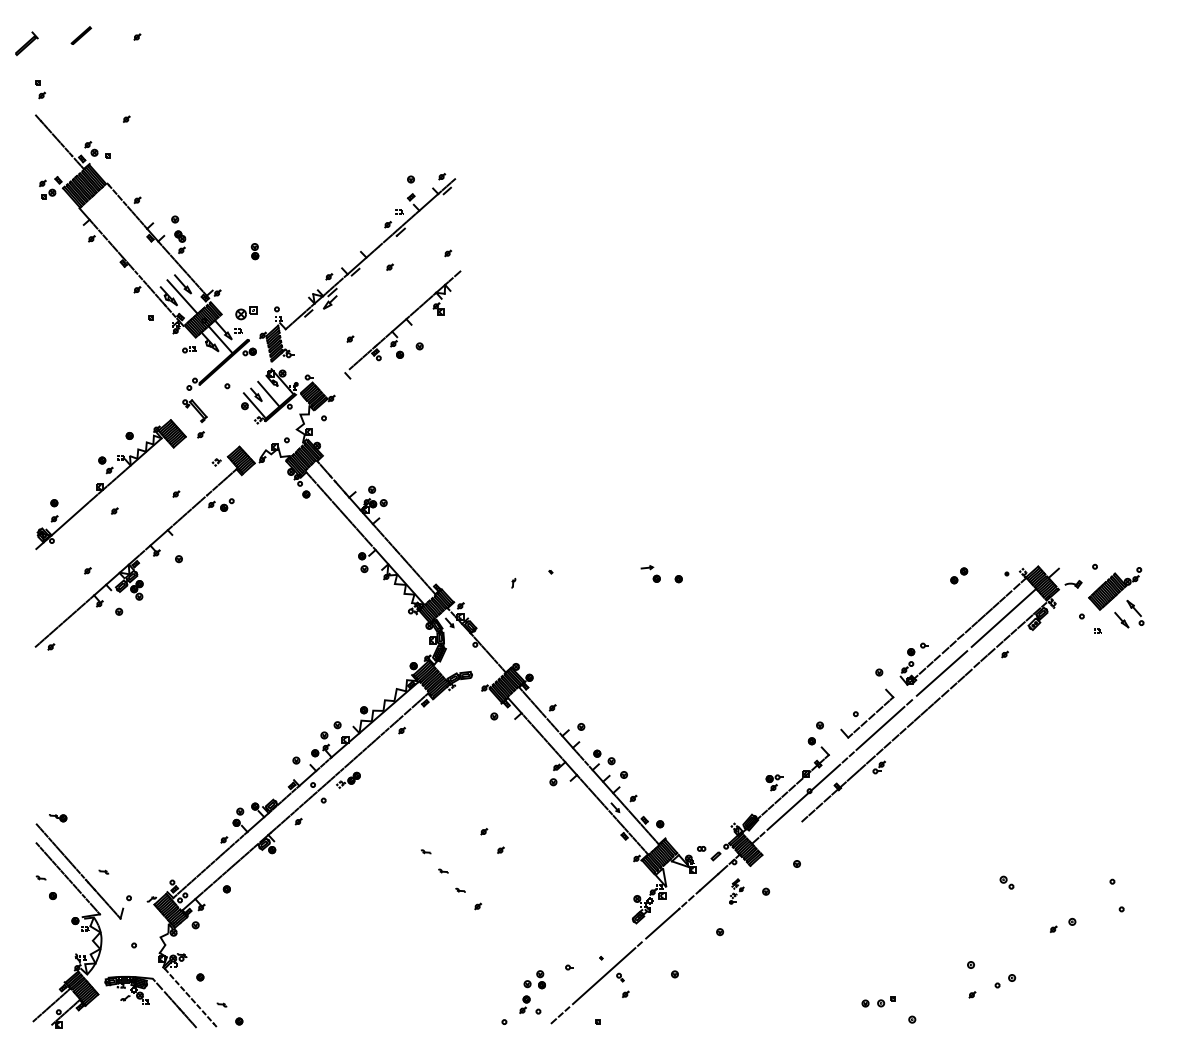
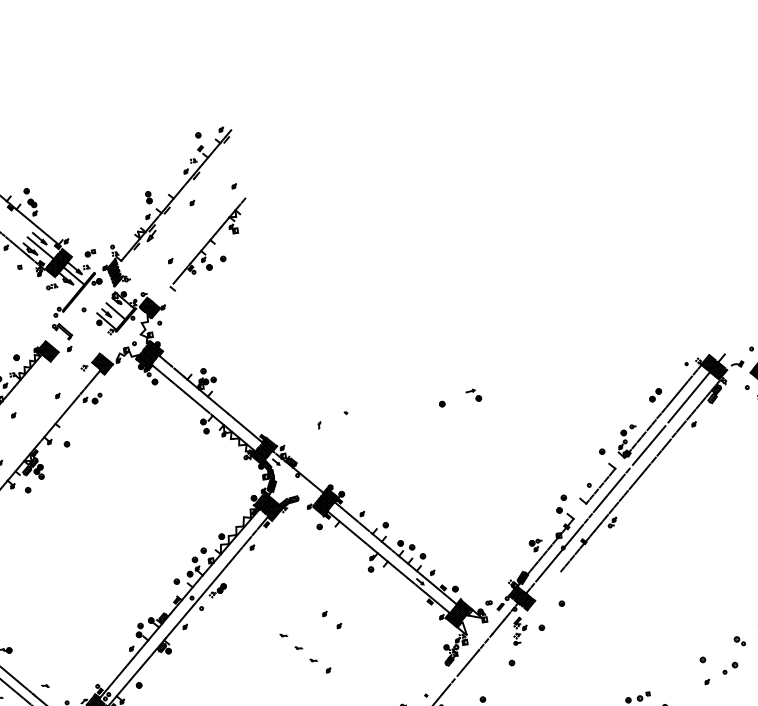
part: (254, 251) -> (148, 197), moved
part: (246, 313) -> (90, 253), size x0.62
part: (650, 573) -> (473, 395), moved
part: (959, 575) -> (655, 394), moved
part: (1006, 882) -> (739, 641), moved
part: (736, 891) -> (519, 630), size x1.43

